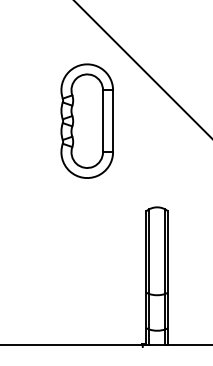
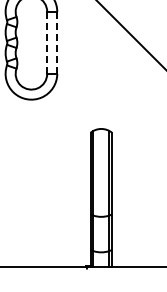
line: (103, 121) -> (47, 43), solid -> dashed
line: (113, 121) -> (57, 43), solid -> dashed

